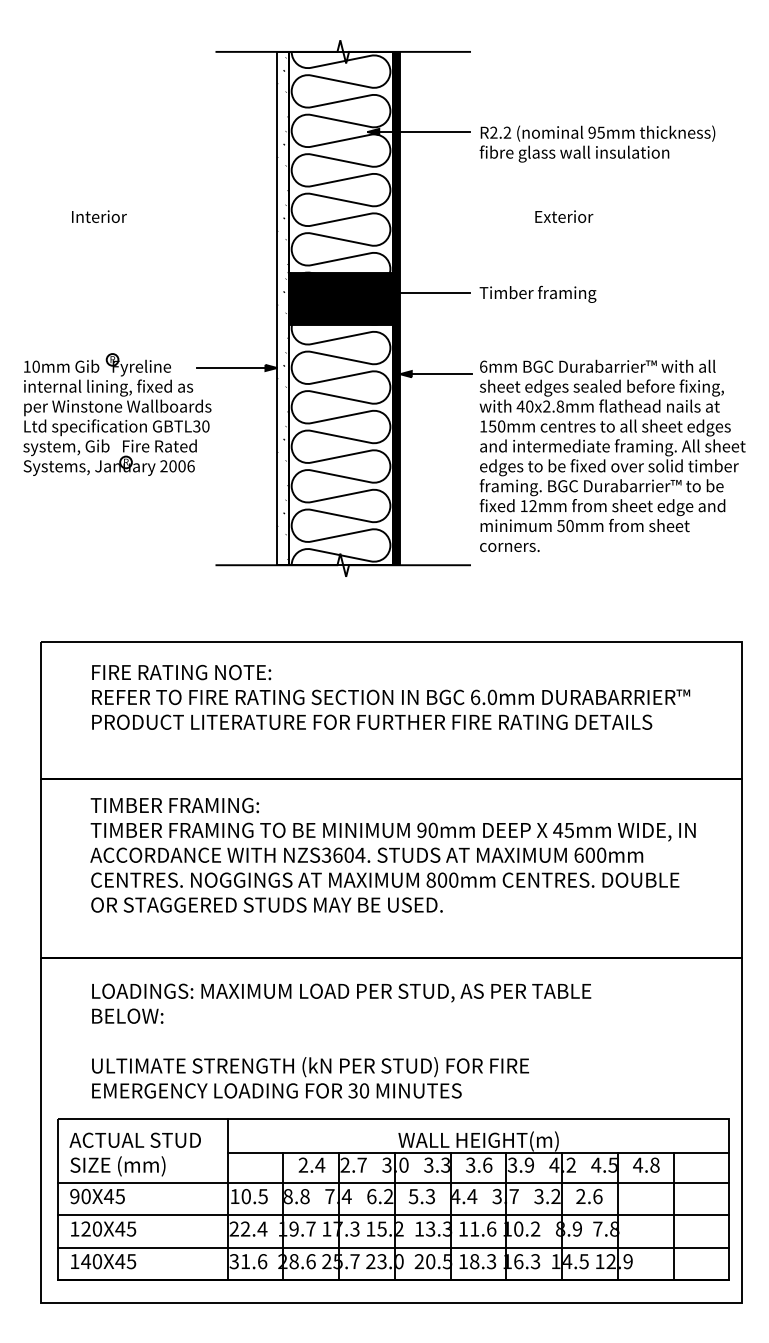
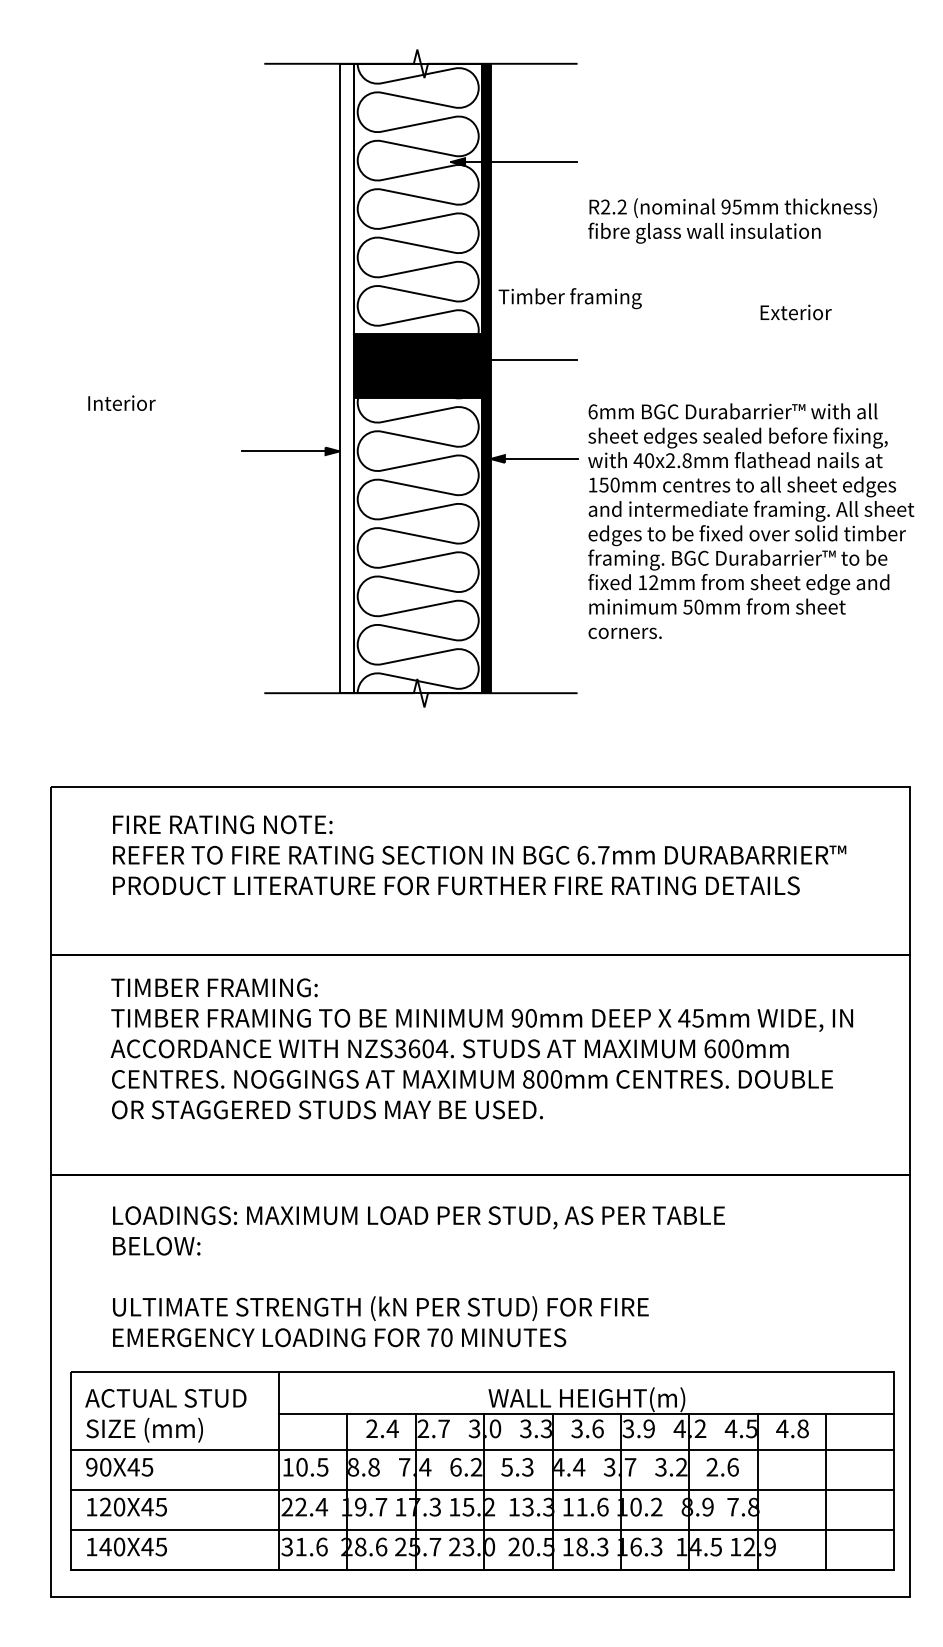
text: (597, 143) -> (732, 220), moved
text: (99, 216) -> (122, 402), moved
text: (564, 216) -> (796, 312), moved
text: (537, 293) -> (569, 297), moved
hatch: (282, 307) -> (346, 377), removed
part: (117, 414) -> (144, 508), removed
text: (612, 455) -> (751, 520), moved
text: (492, 697) -> (603, 855), 6.0mm -> 6.7mm
text: (352, 1090) -> (432, 1337), 30 -> 70

